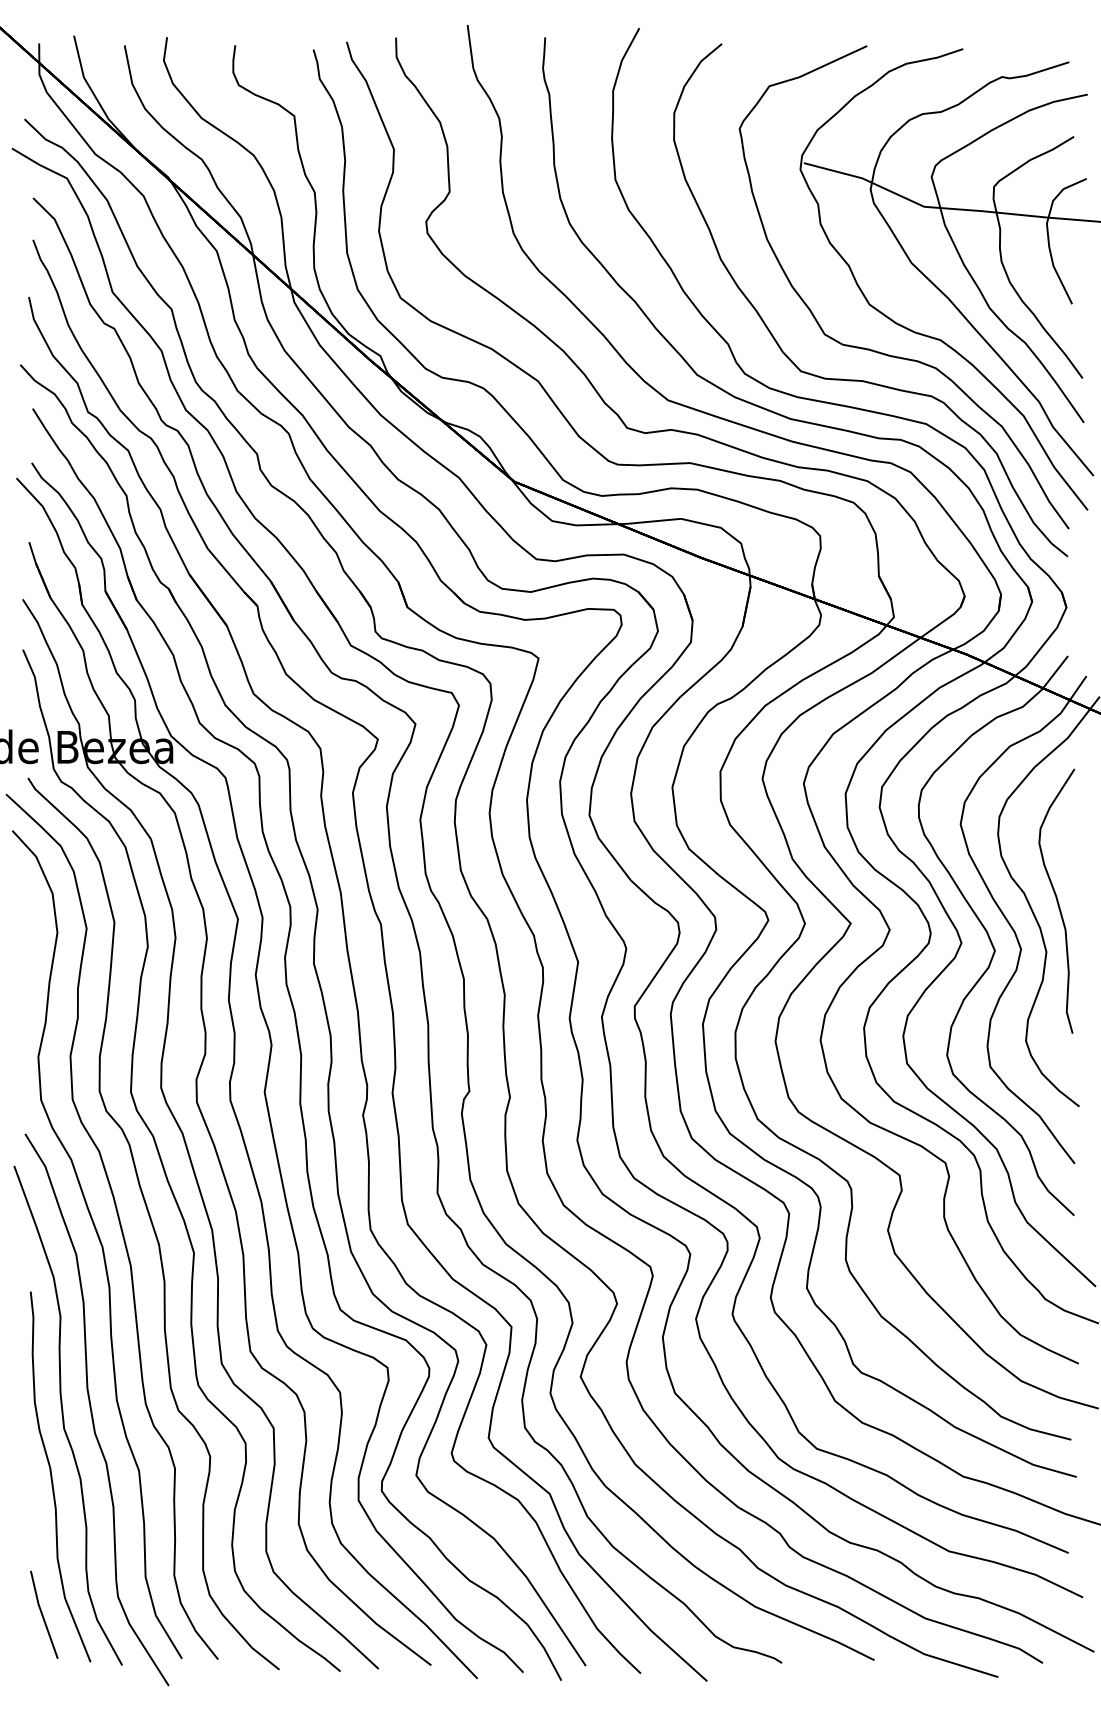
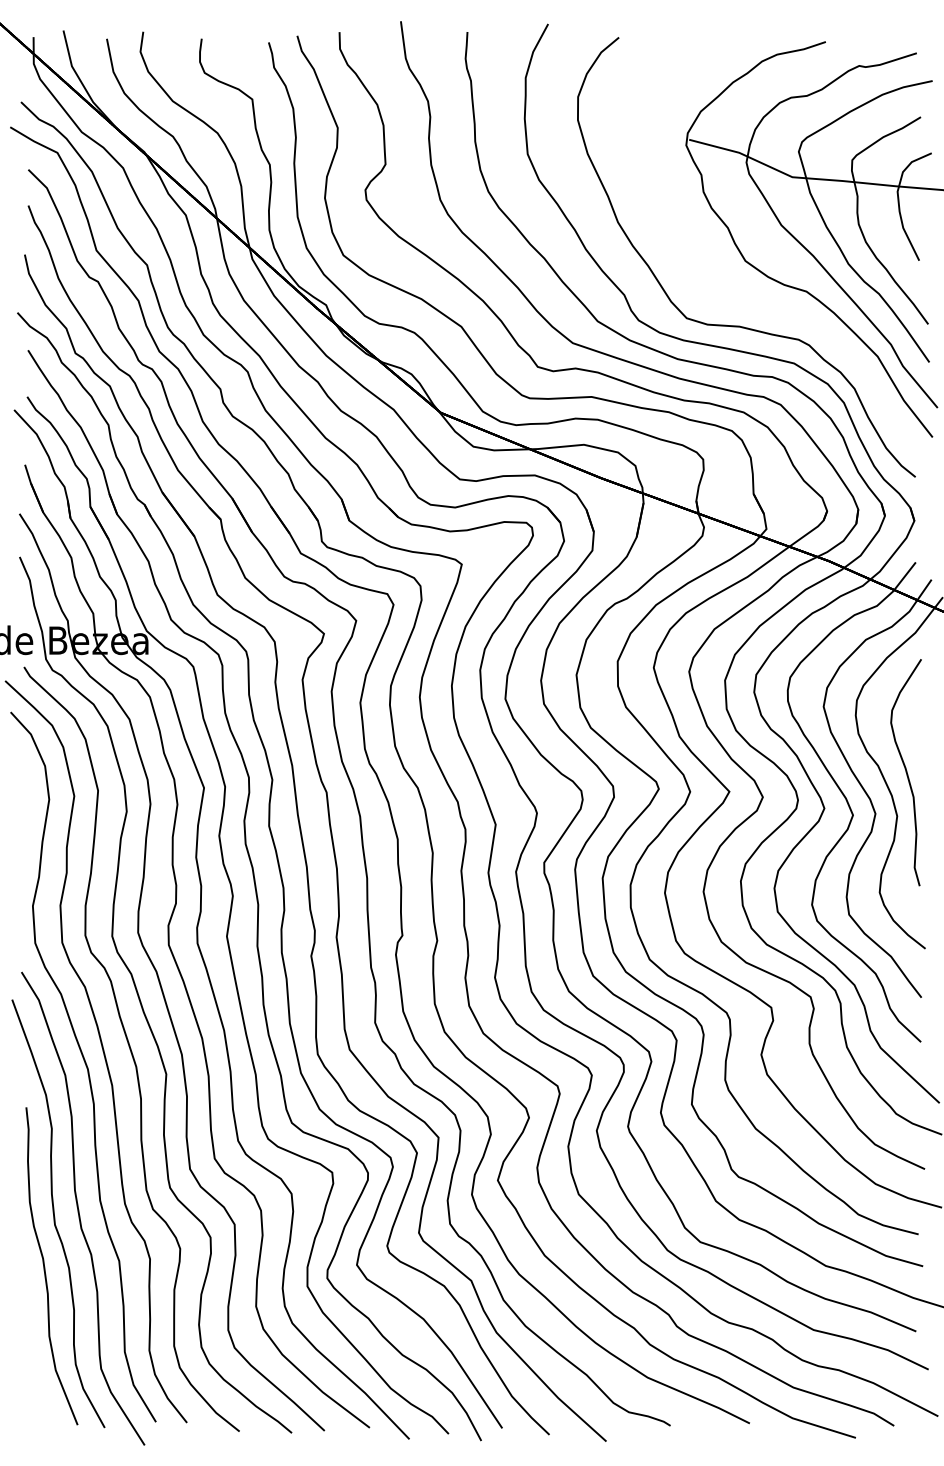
part: (881, 351) -> (755, 301), removed
part: (43, 1614) -> (37, 1384), removed

